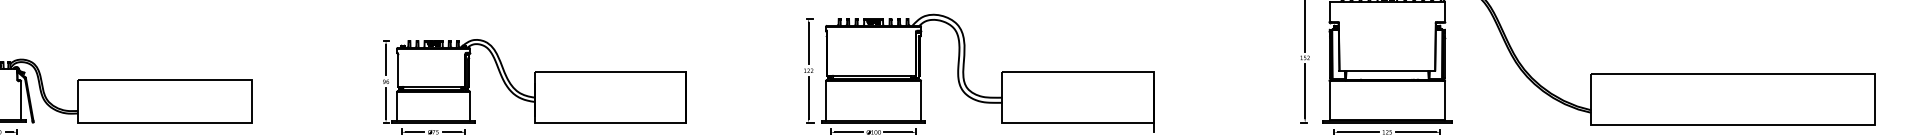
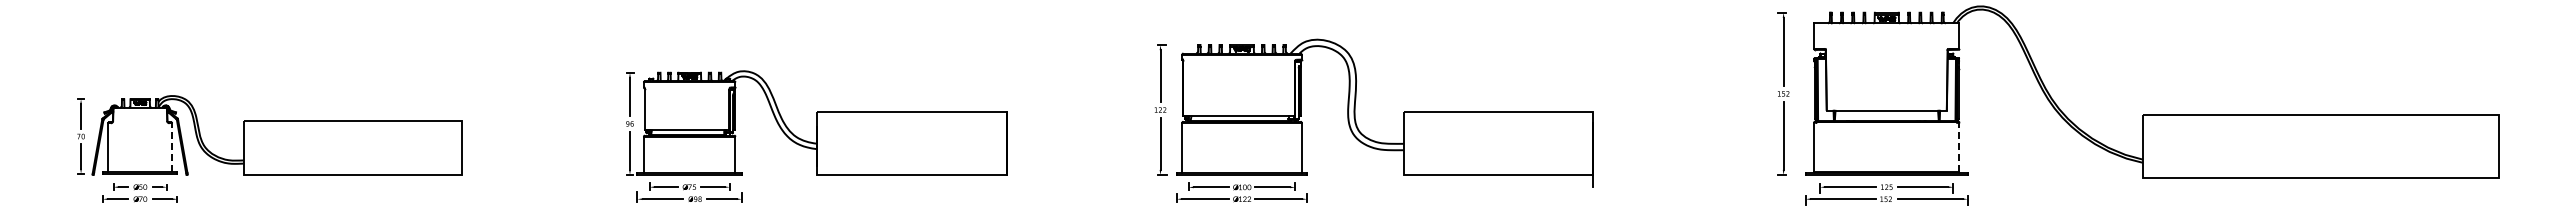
line: (21, 100) -> (172, 147), solid -> dashed
line: (1445, 100) -> (1959, 147), solid -> dashed

